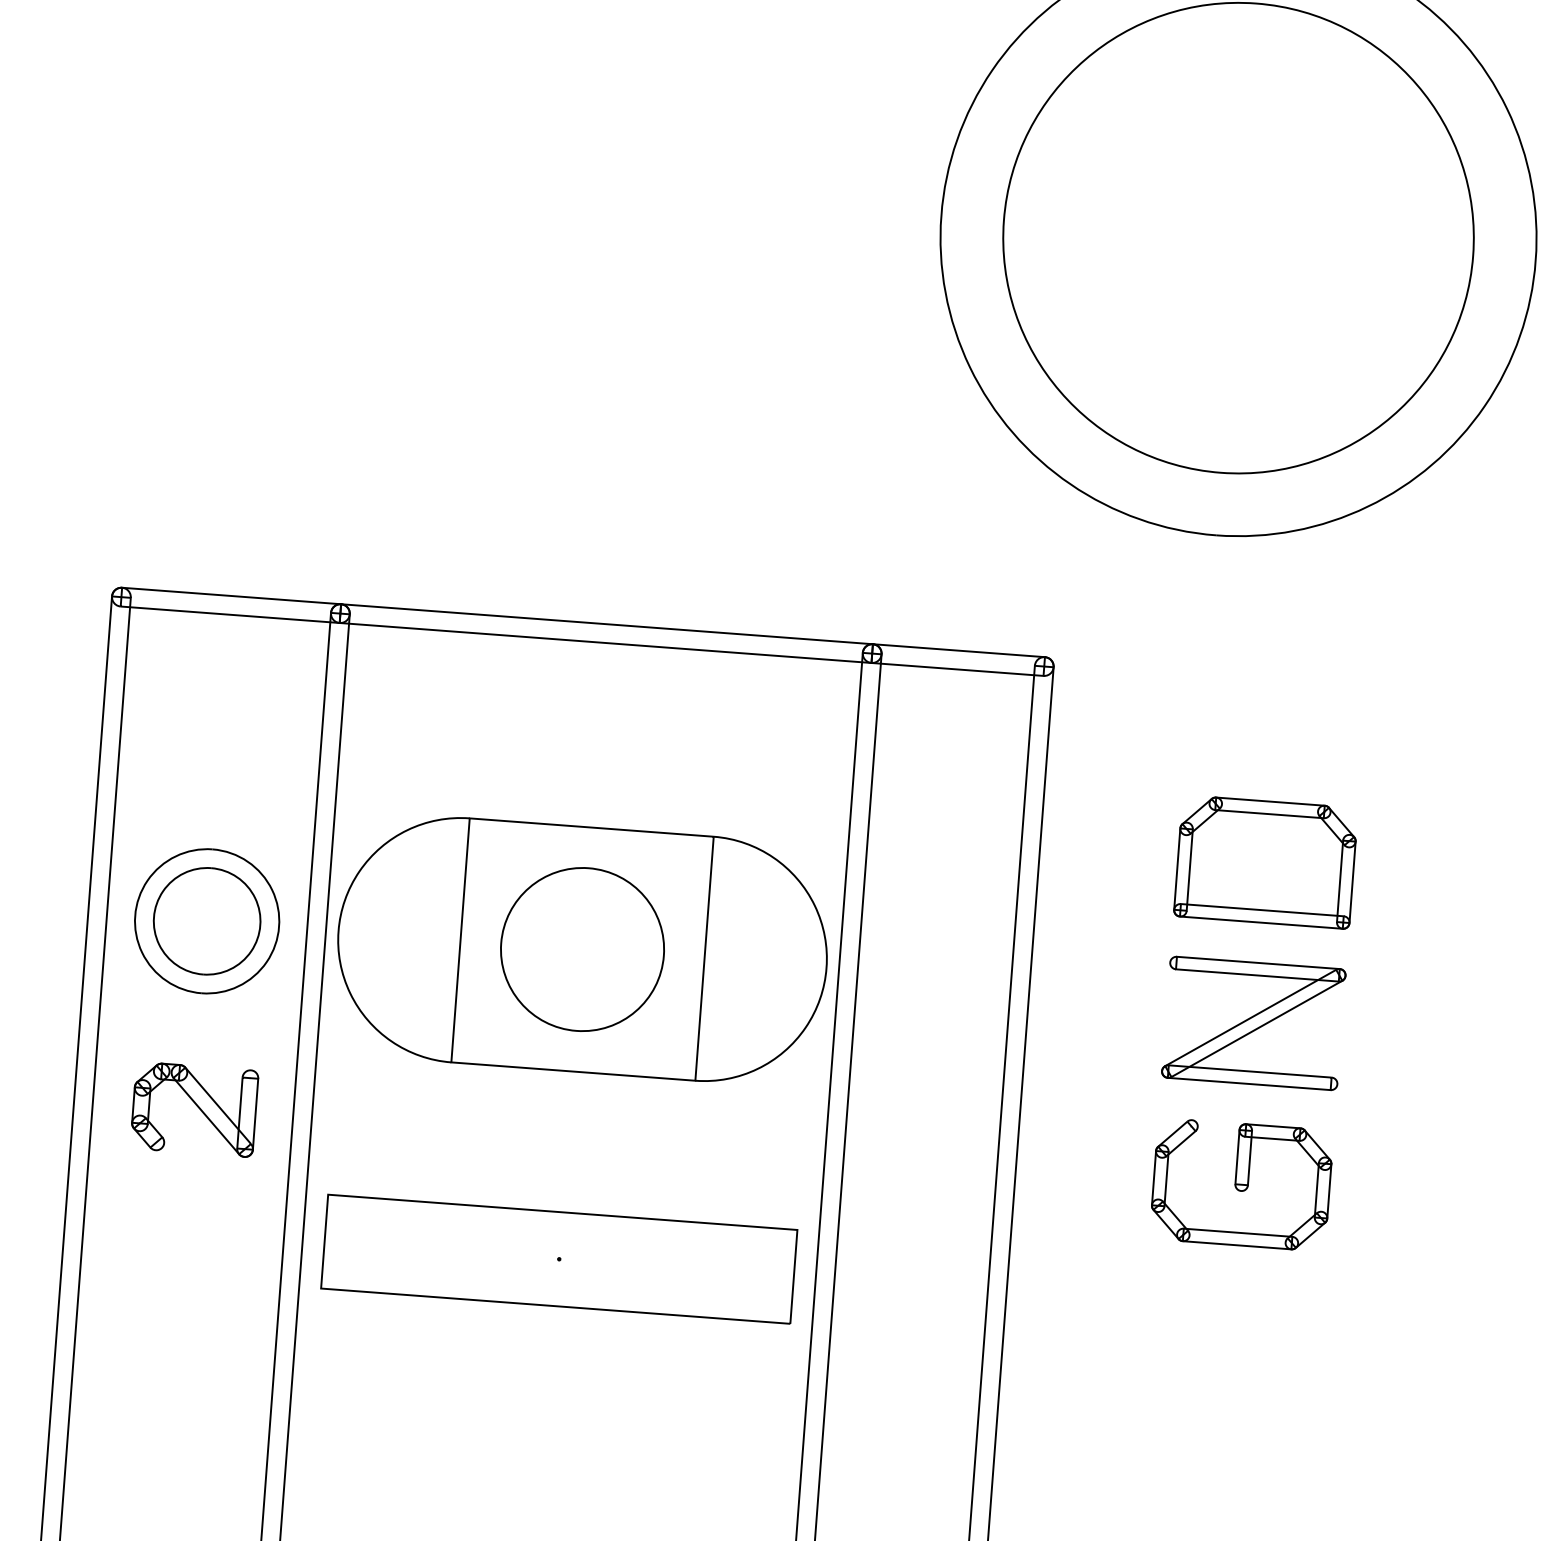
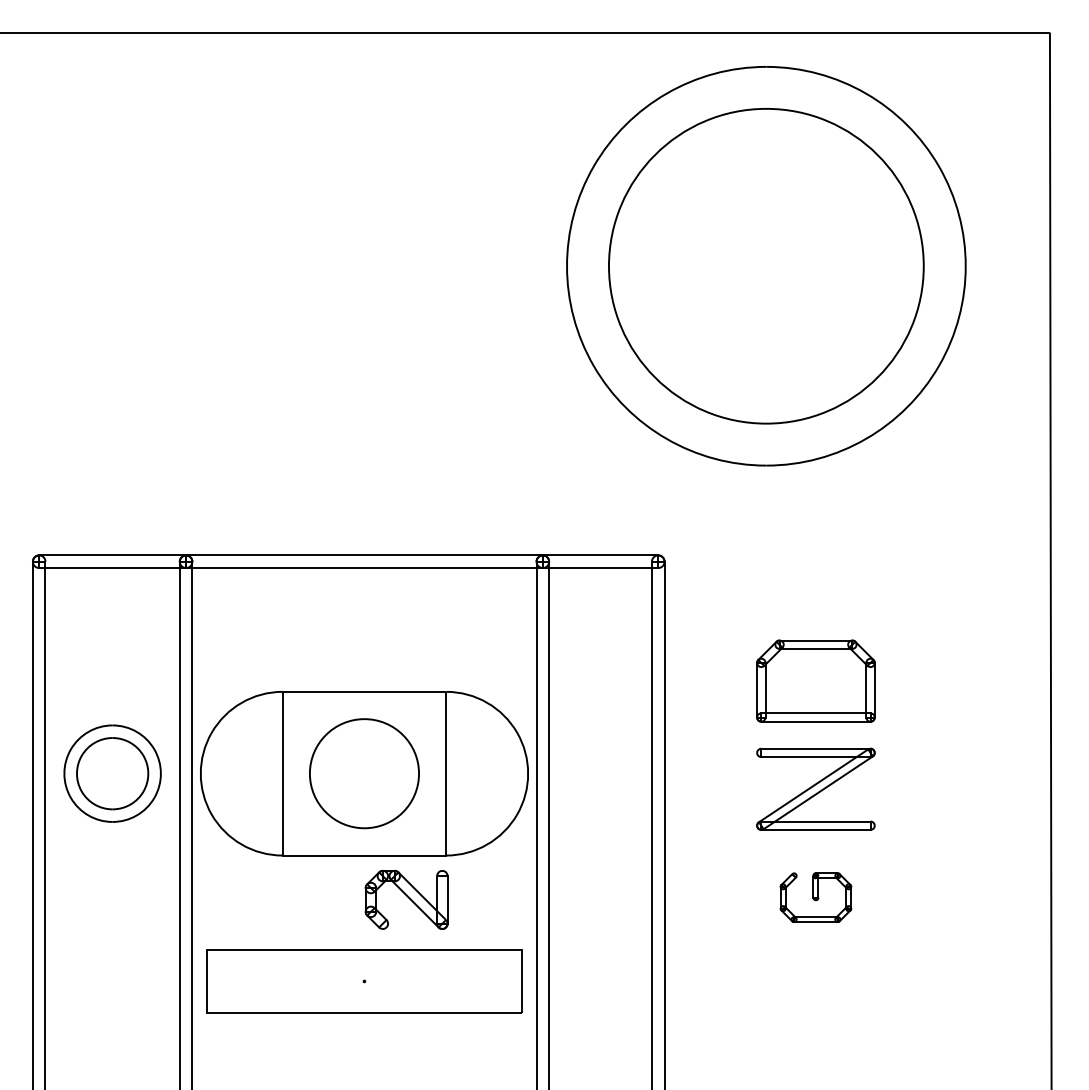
part: (194, 1108) -> (406, 899), moved
part: (1241, 1184) -> (815, 897), size x0.6

